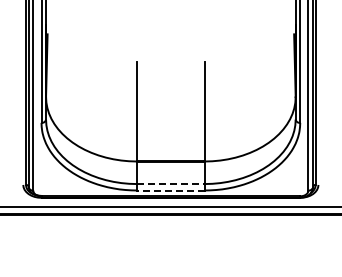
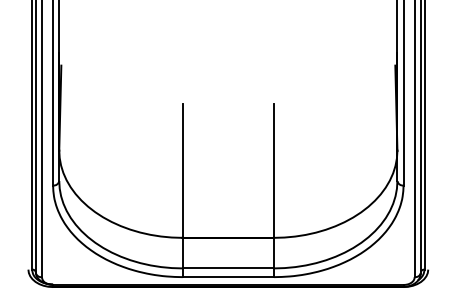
line: (170, 184) -> (227, 269), dashed -> solid
line: (170, 190) -> (227, 277), dashed -> solid

